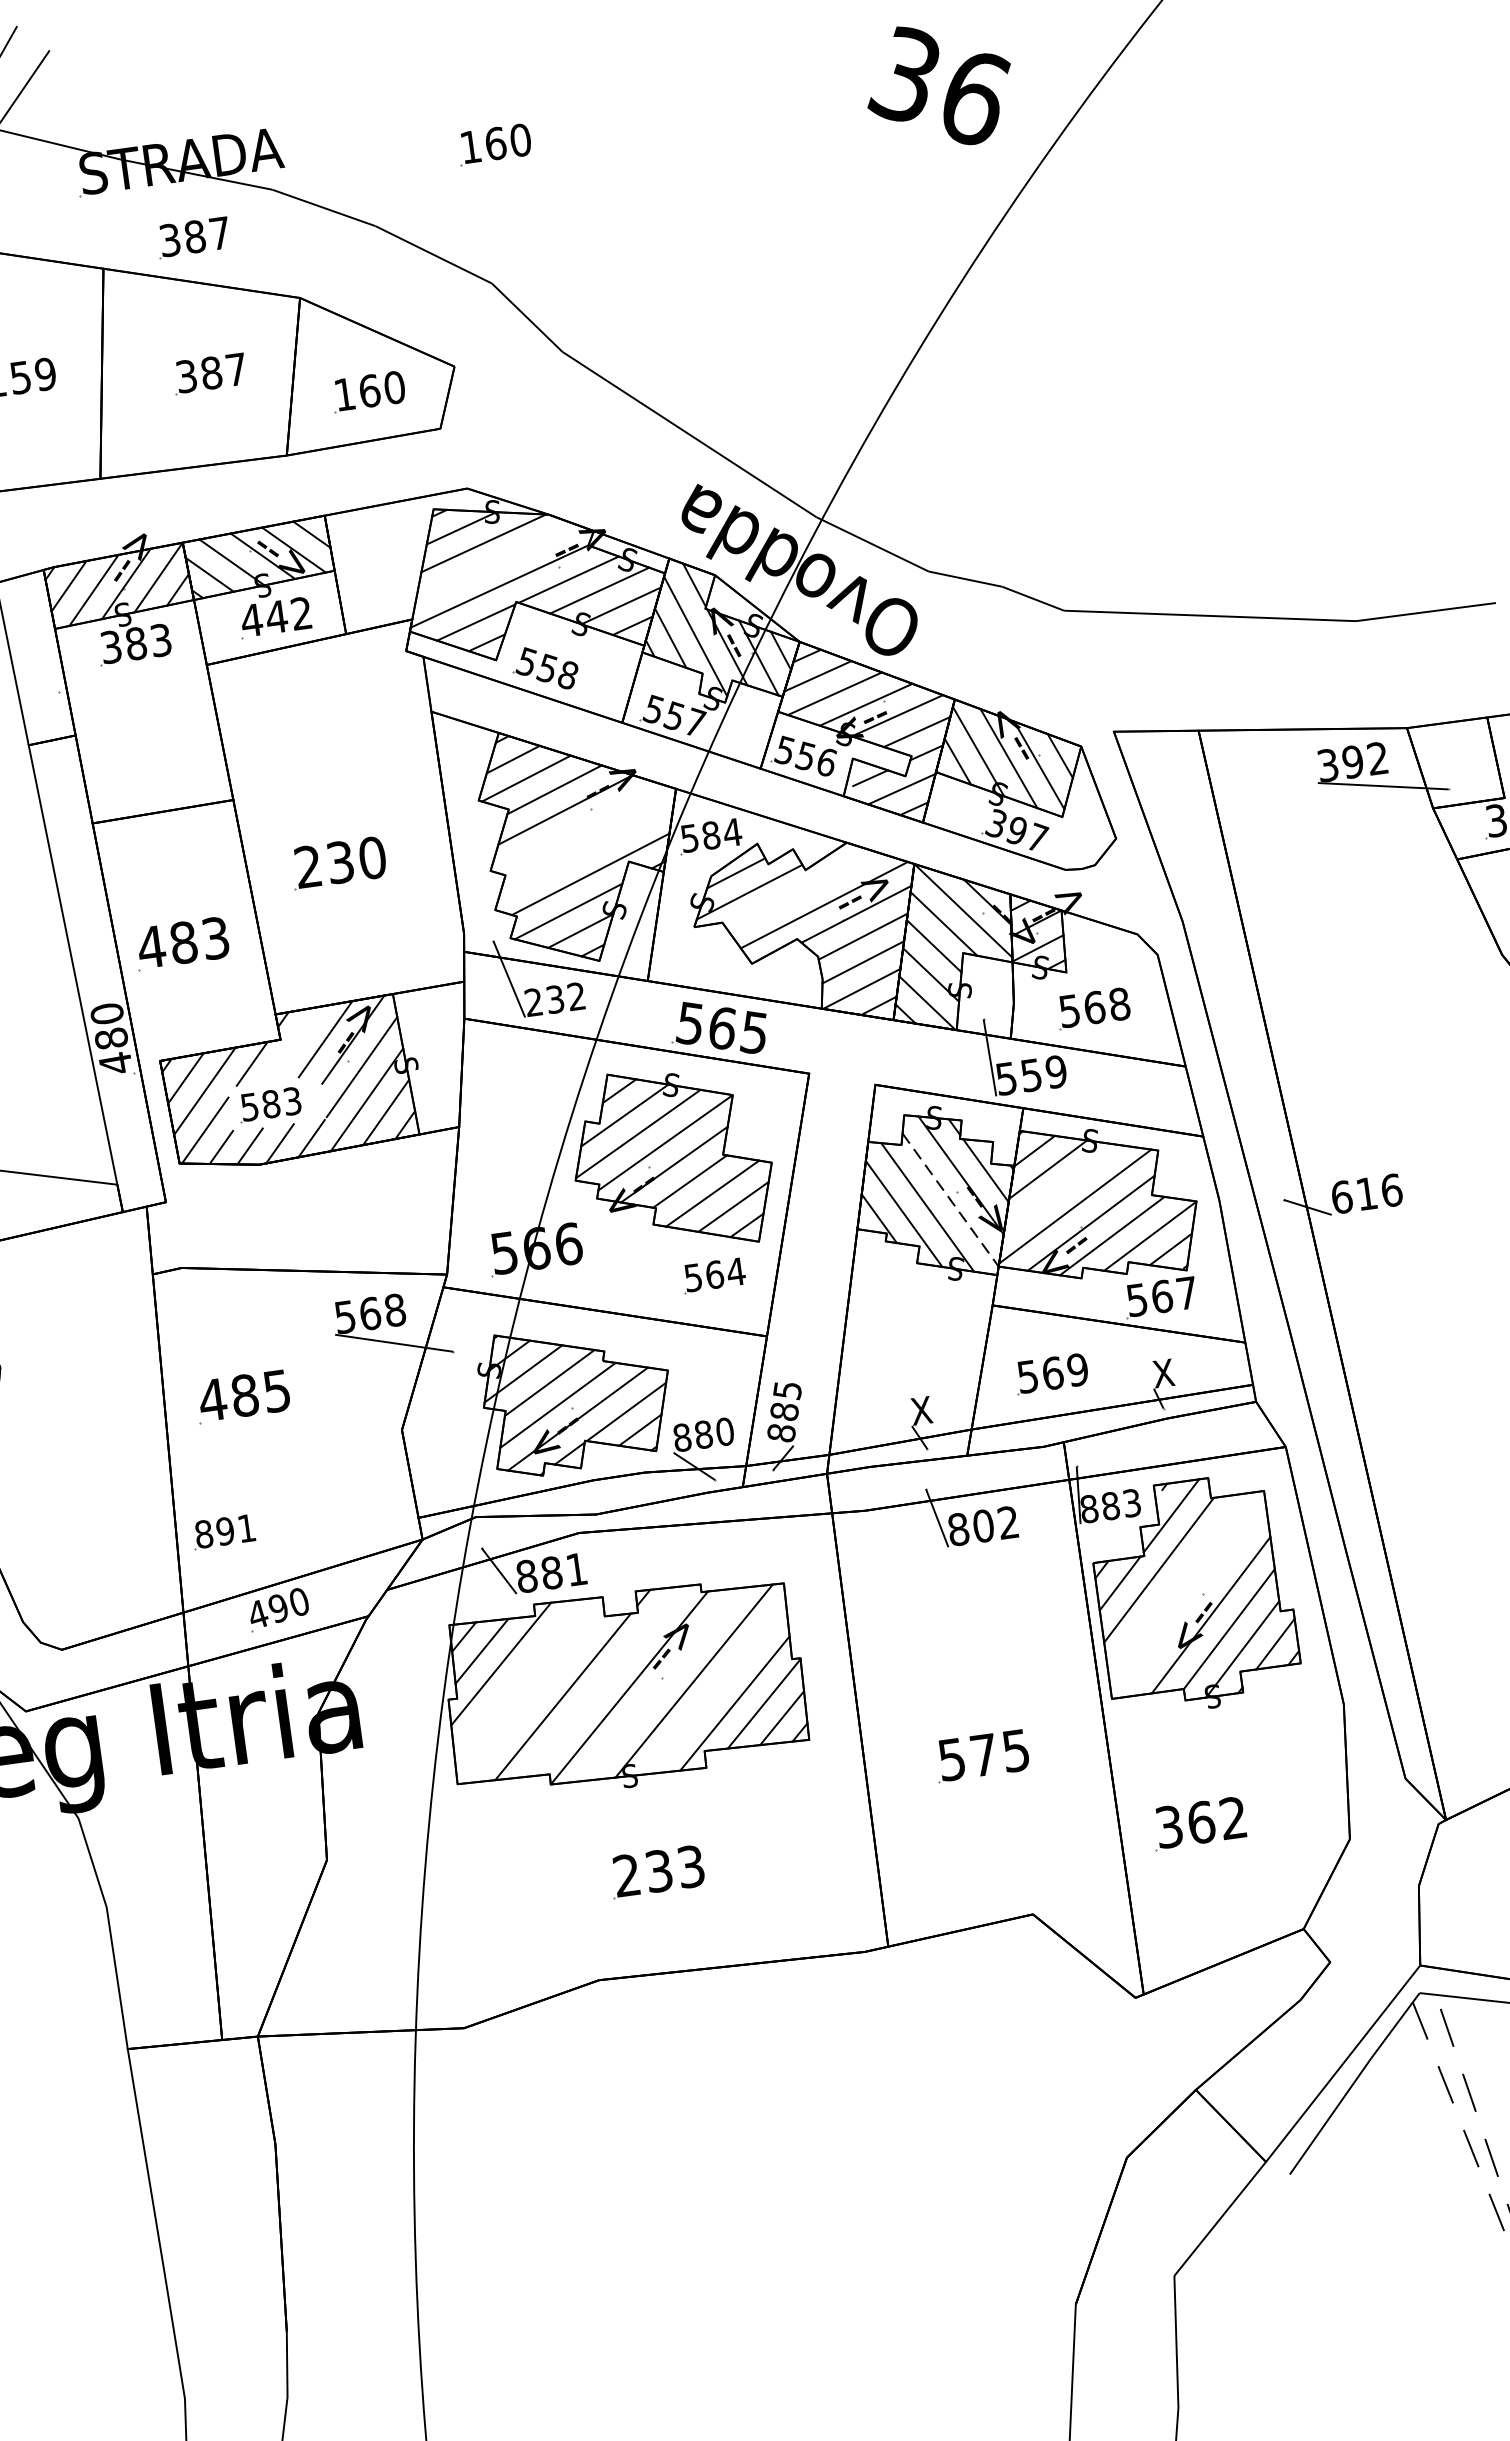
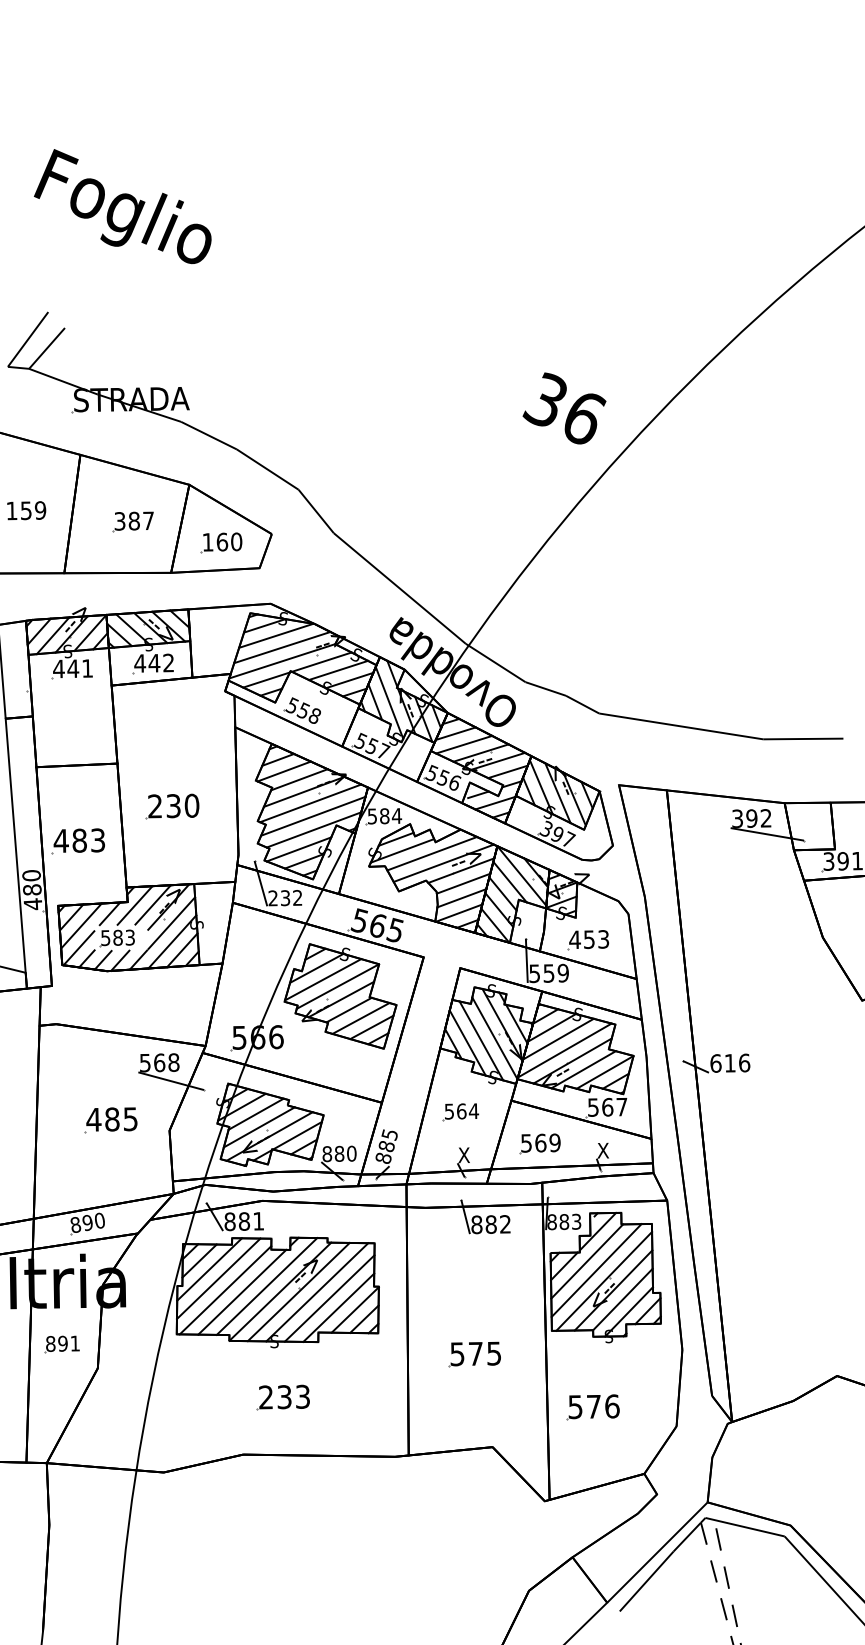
part: (494, 144) -> (309, 411), removed
part: (192, 237) -> (132, 443), removed
line: (497, 562) -> (282, 647), added
text: (134, 643) -> (72, 668), 383 -> 441
line: (578, 828) -> (310, 803), added
line: (586, 849) -> (313, 815), added
line: (802, 890) -> (432, 853), added
text: (1094, 1007) -> (589, 939), 568 -> 453
line: (293, 1044) -> (134, 905), added
line: (1061, 1186) -> (558, 1038), added
line: (949, 1200) -> (494, 1038), dashed -> solid
part: (712, 1276) -> (460, 1112), moved
part: (242, 1397) -> (110, 1120), moved
text: (982, 1526) -> (490, 1224), 802 -> 882
part: (222, 1532) -> (61, 1344), moved
line: (1177, 1583) -> (596, 1270), added
line: (1193, 1599) -> (604, 1280), added
text: (257, 1613) -> (75, 1224), 490 -> 890
line: (518, 1677) -> (218, 1278), added
line: (604, 1681) -> (266, 1286), added
line: (661, 1683) -> (298, 1291), added
line: (716, 1689) -> (329, 1298), added
line: (533, 1697) -> (225, 1290), added
text: (1202, 1821) -> (594, 1406), 362 -> 576

